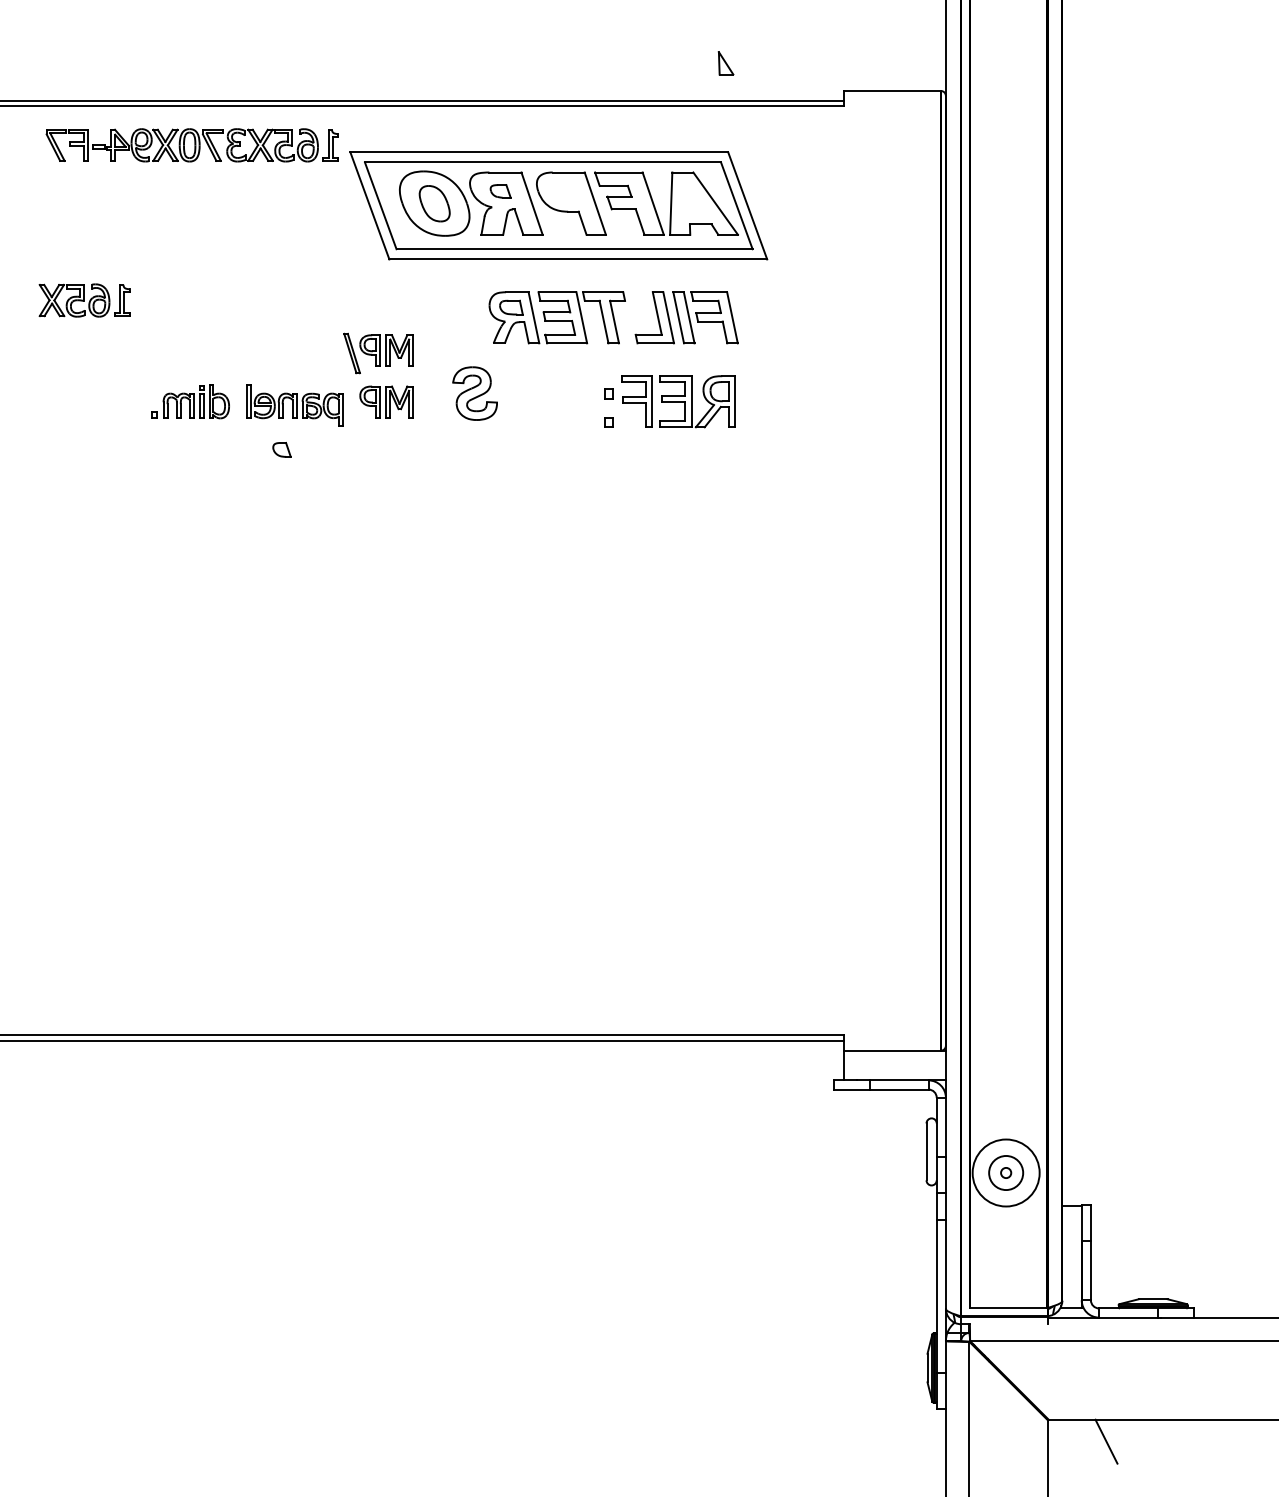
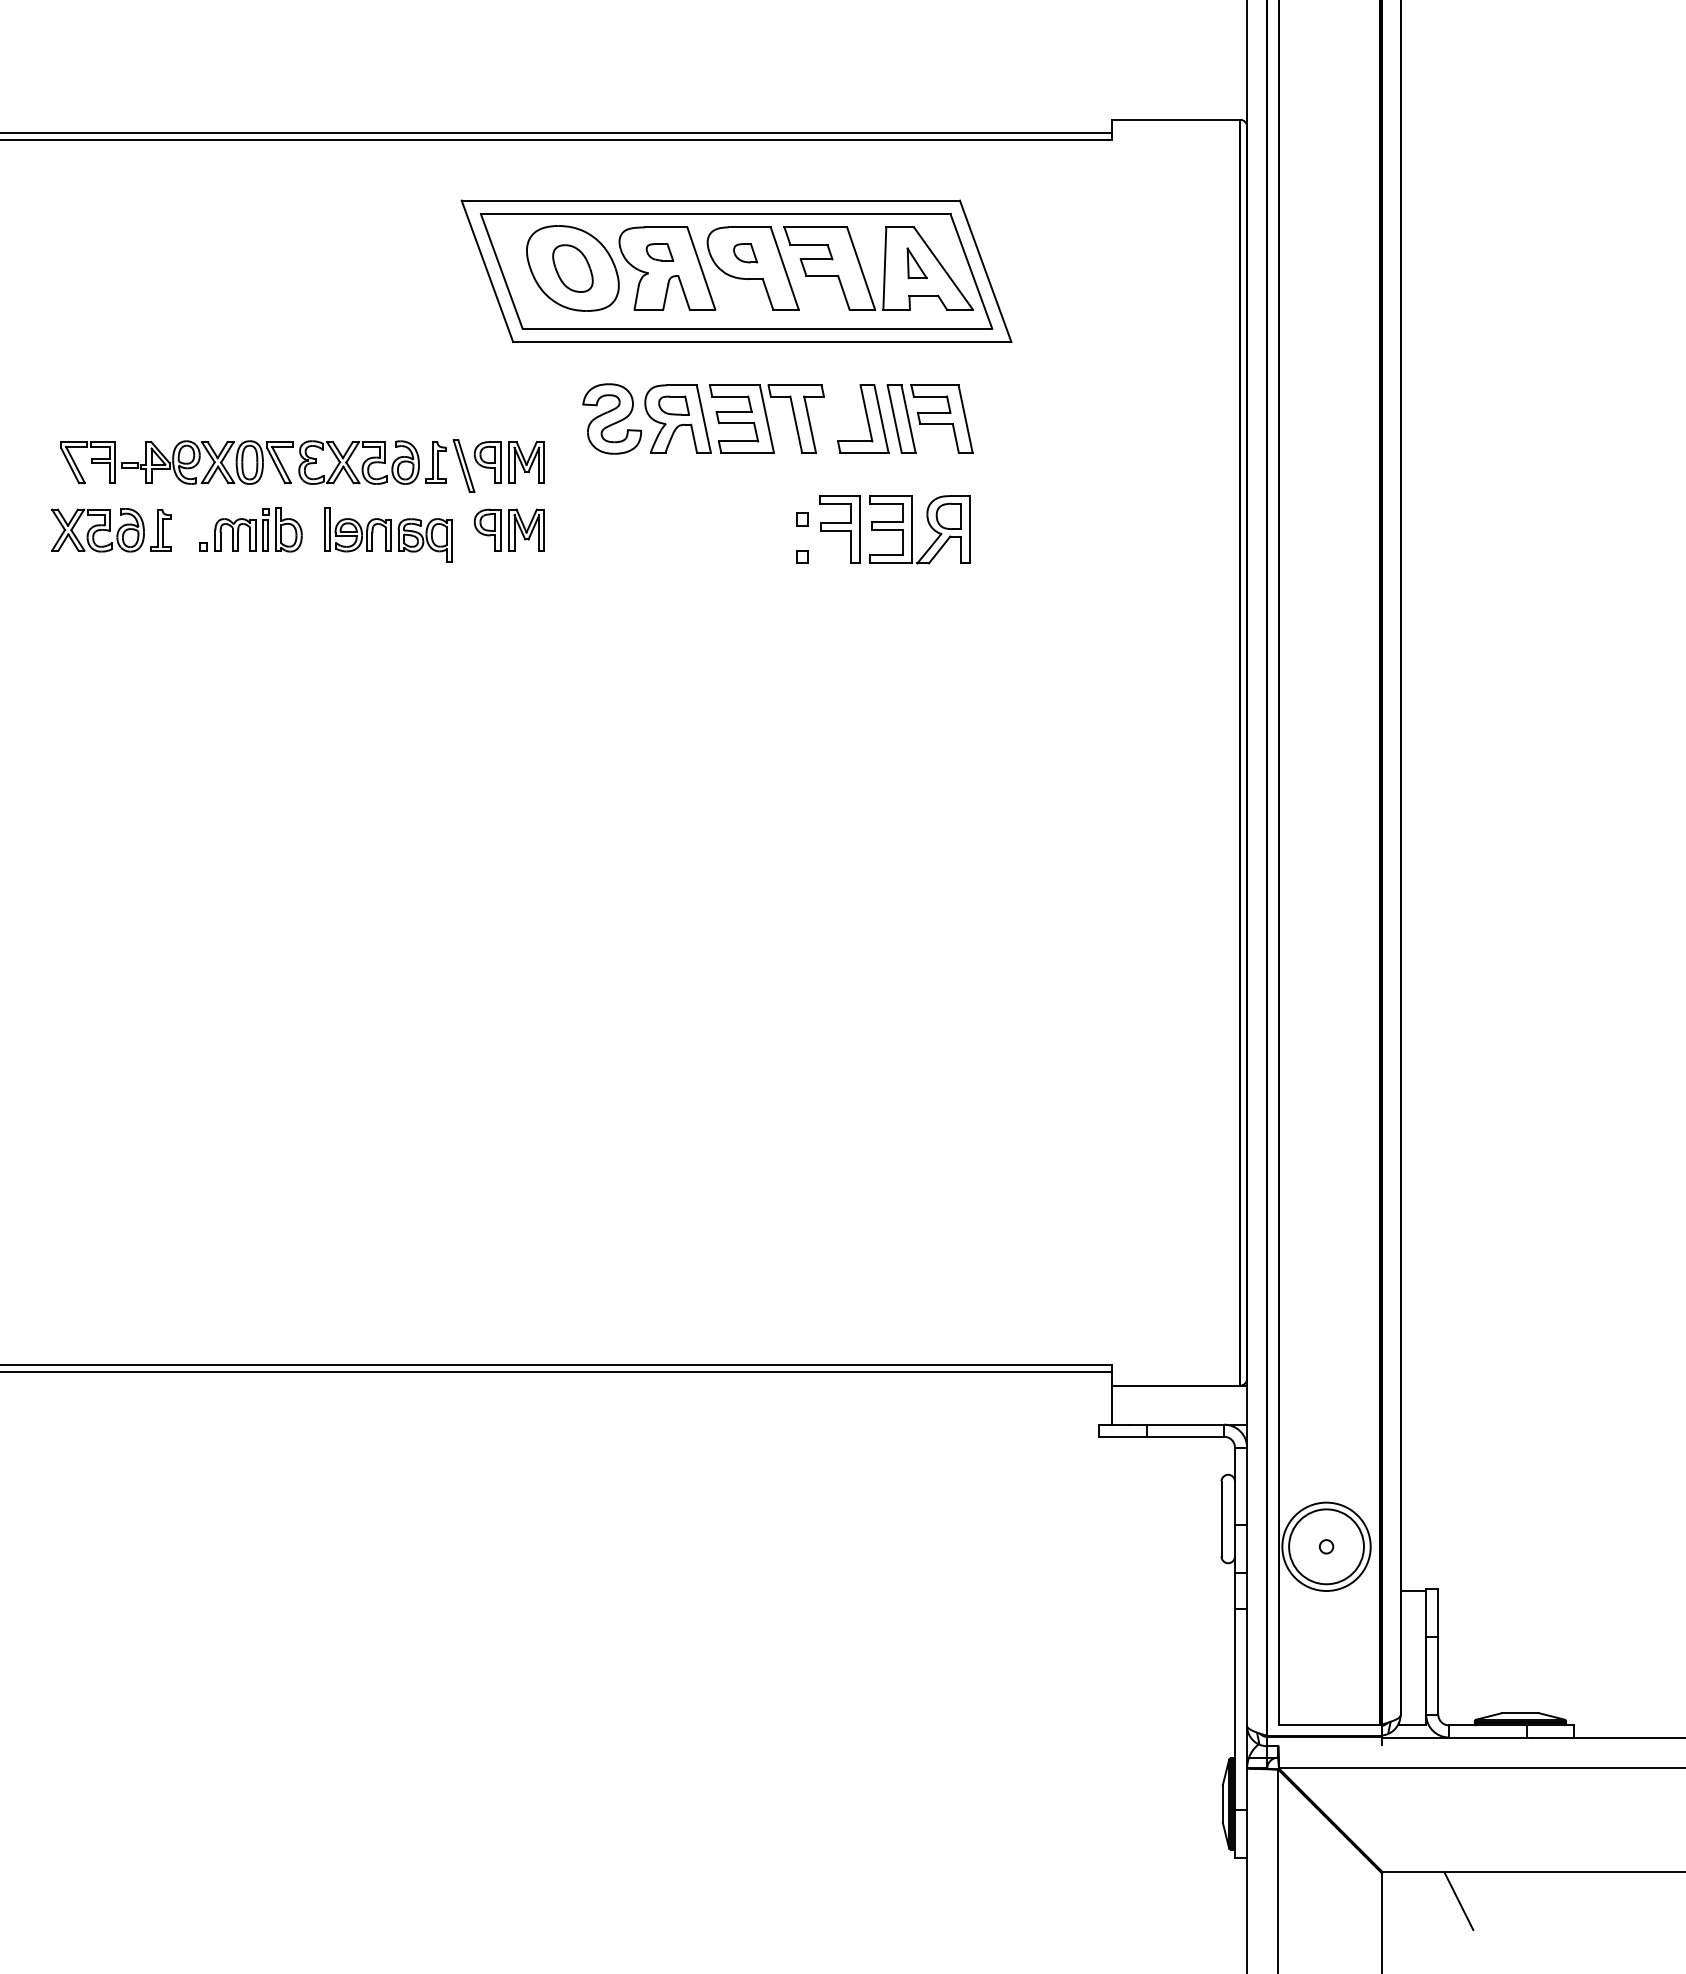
part: (725, 63) -> (916, 263), moved
part: (192, 145) -> (253, 462), moved
part: (84, 300) -> (111, 530), moved
part: (475, 393) -> (612, 418), moved
part: (281, 450) -> (745, 253), moved
circle: (1006, 1172) -> (1326, 1546), size x1.67

